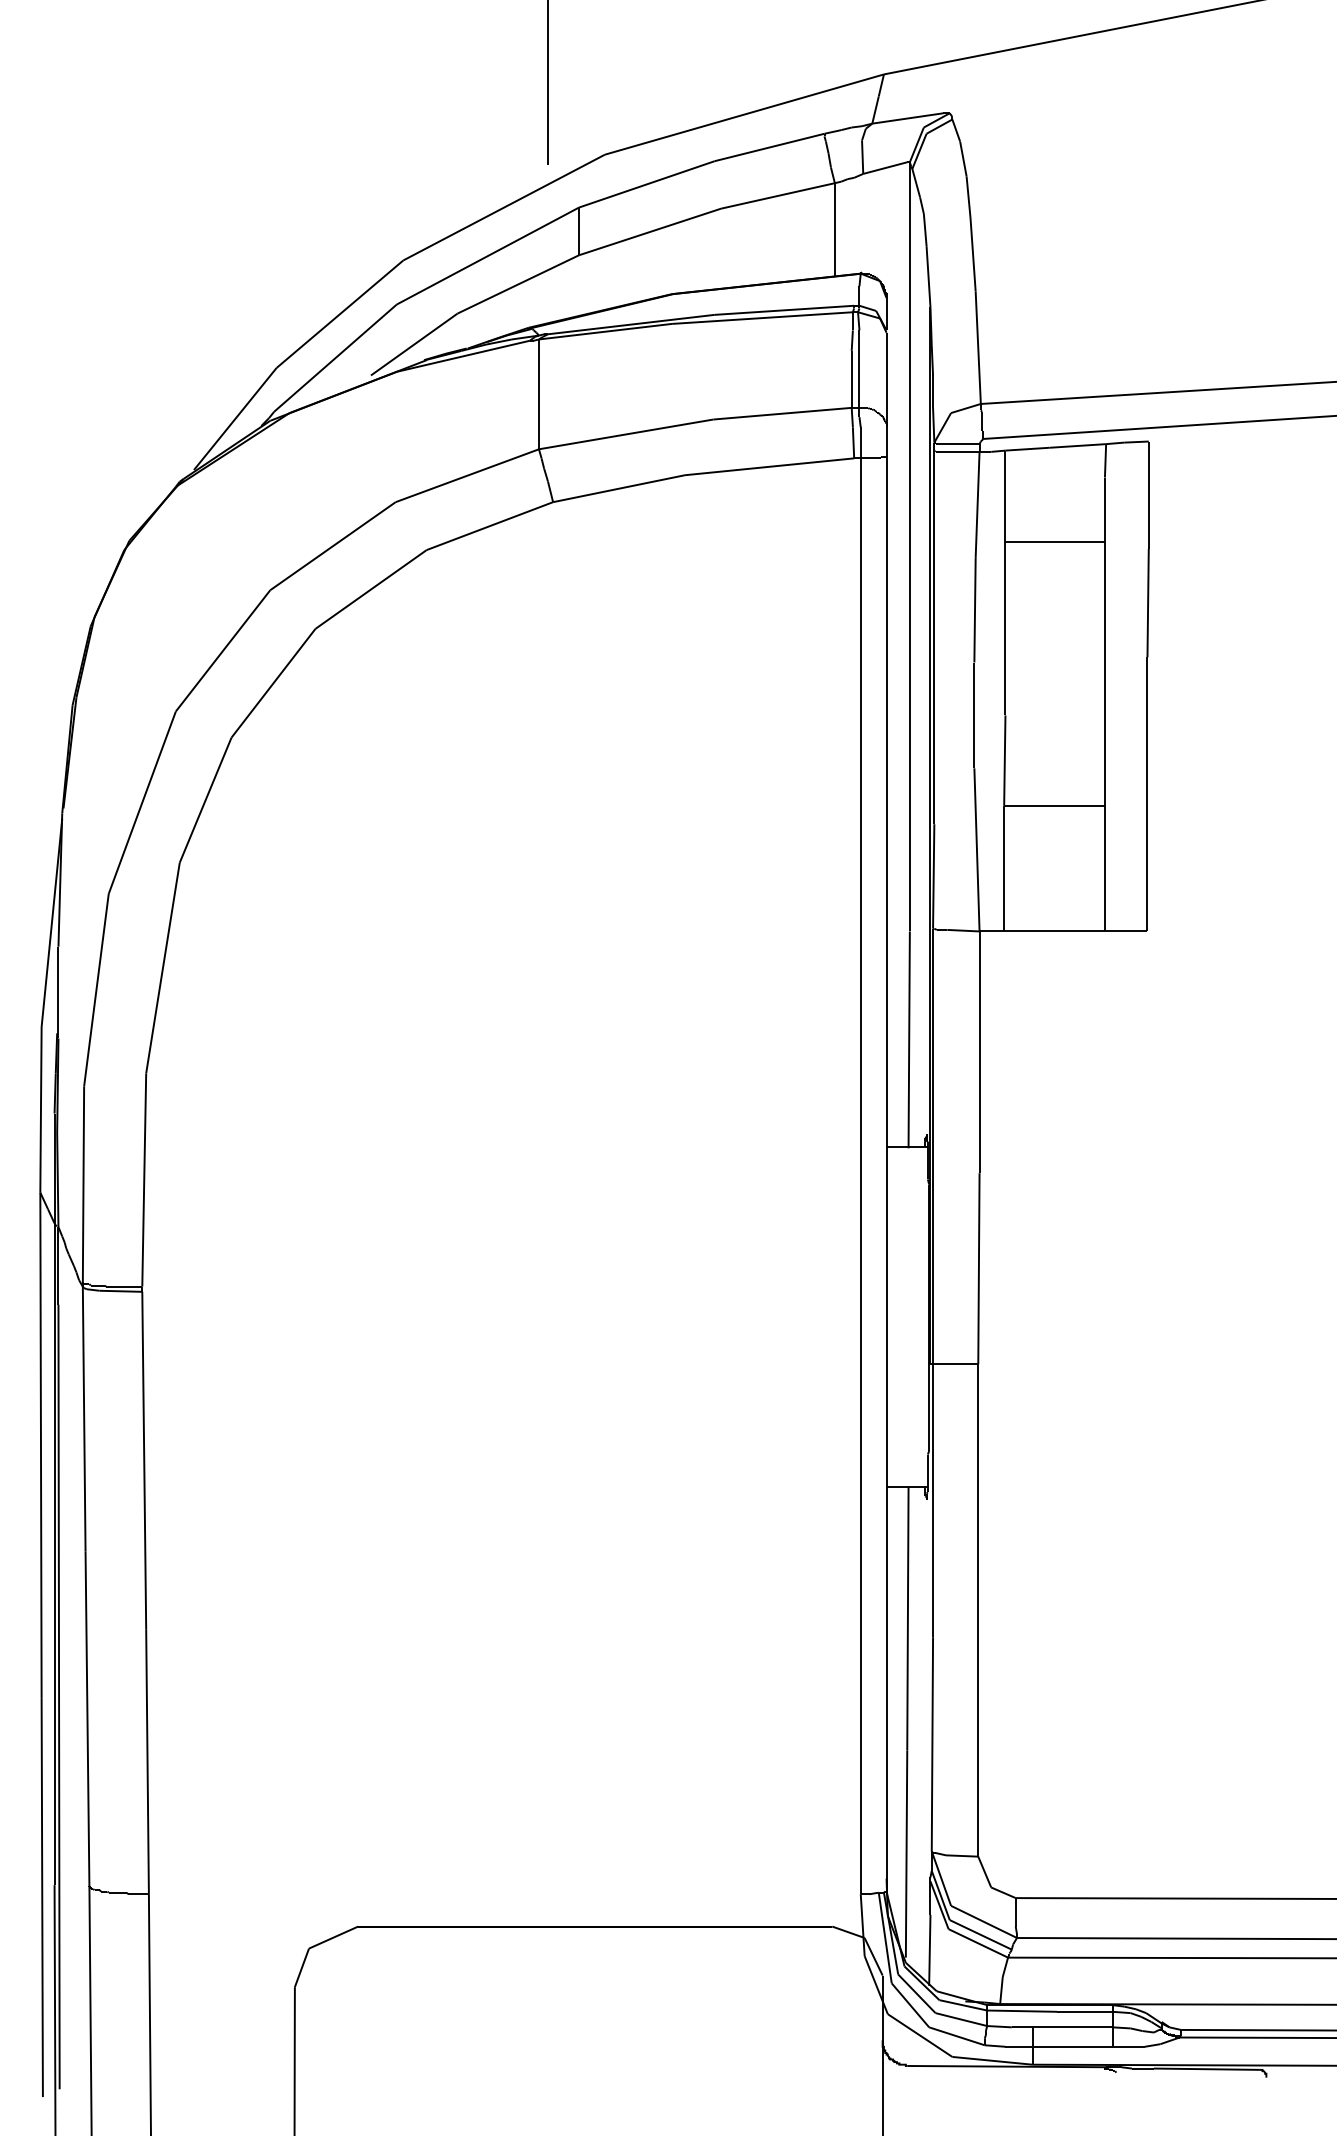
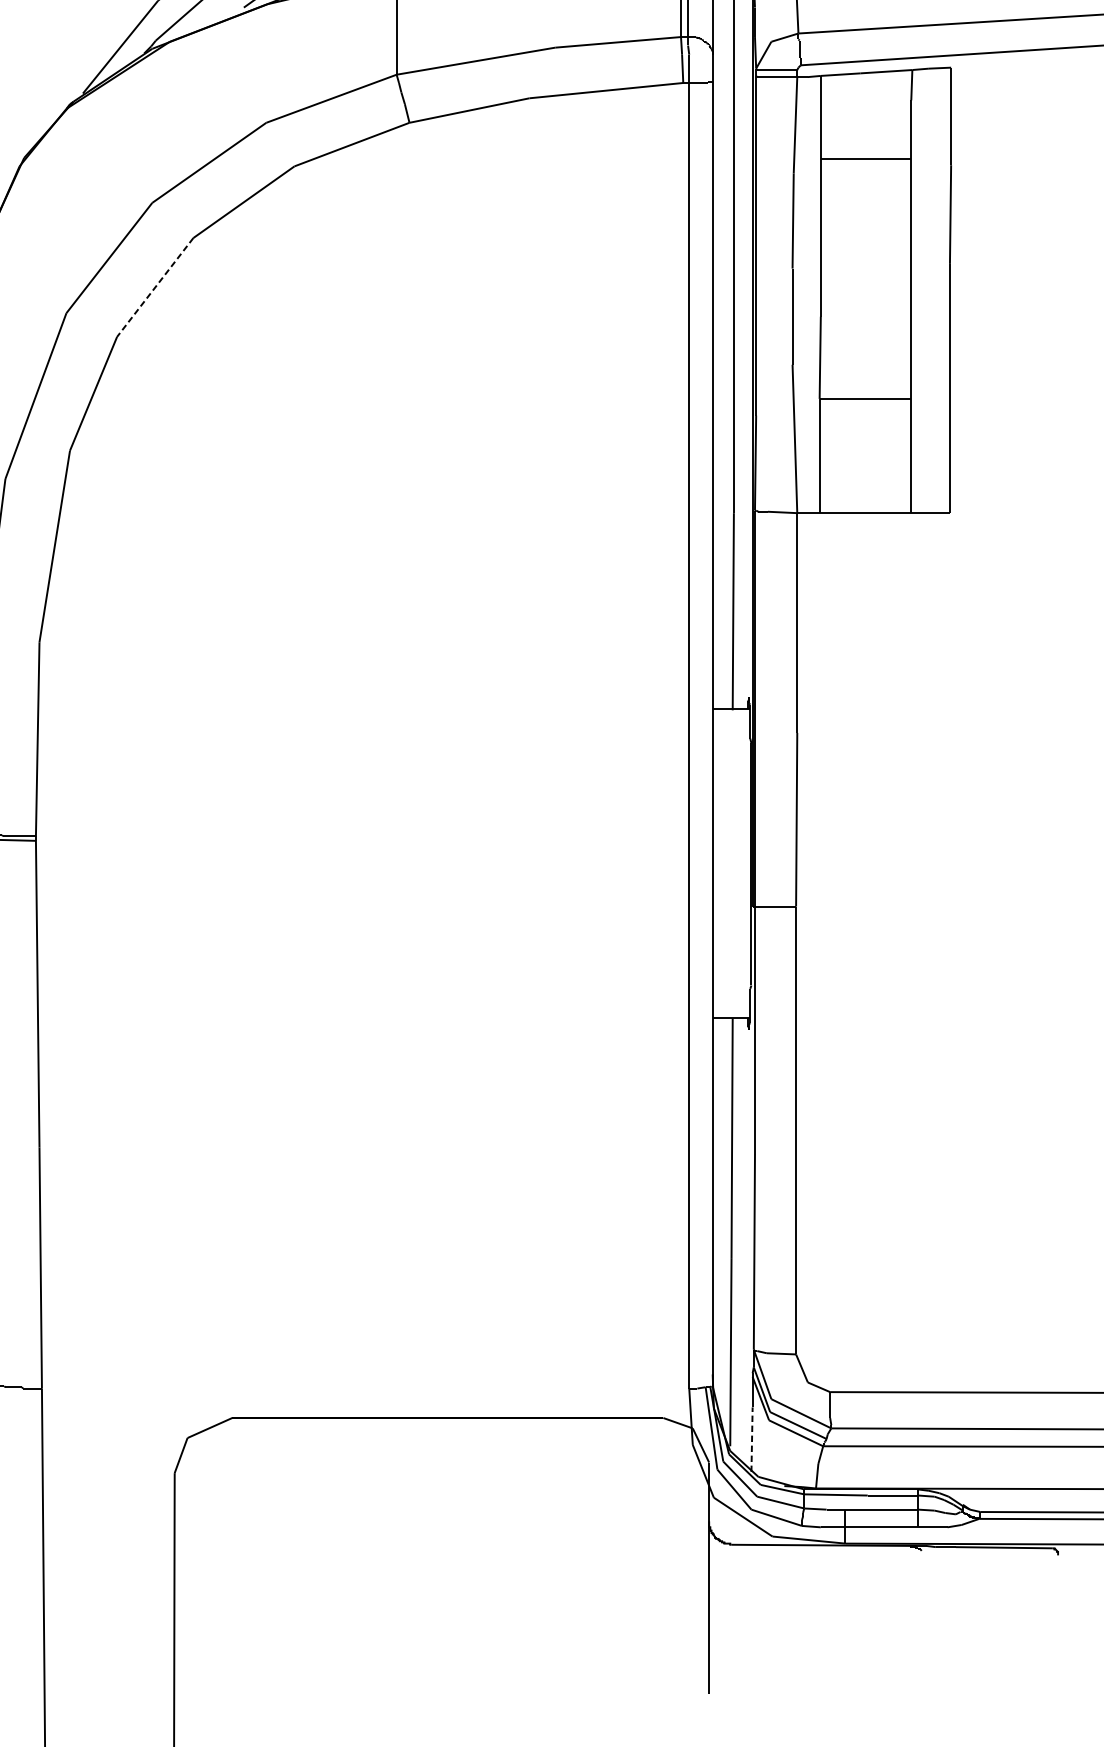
line: (273, 683) -> (155, 287), solid -> dashed
line: (929, 1950) -> (751, 1439), solid -> dashed

